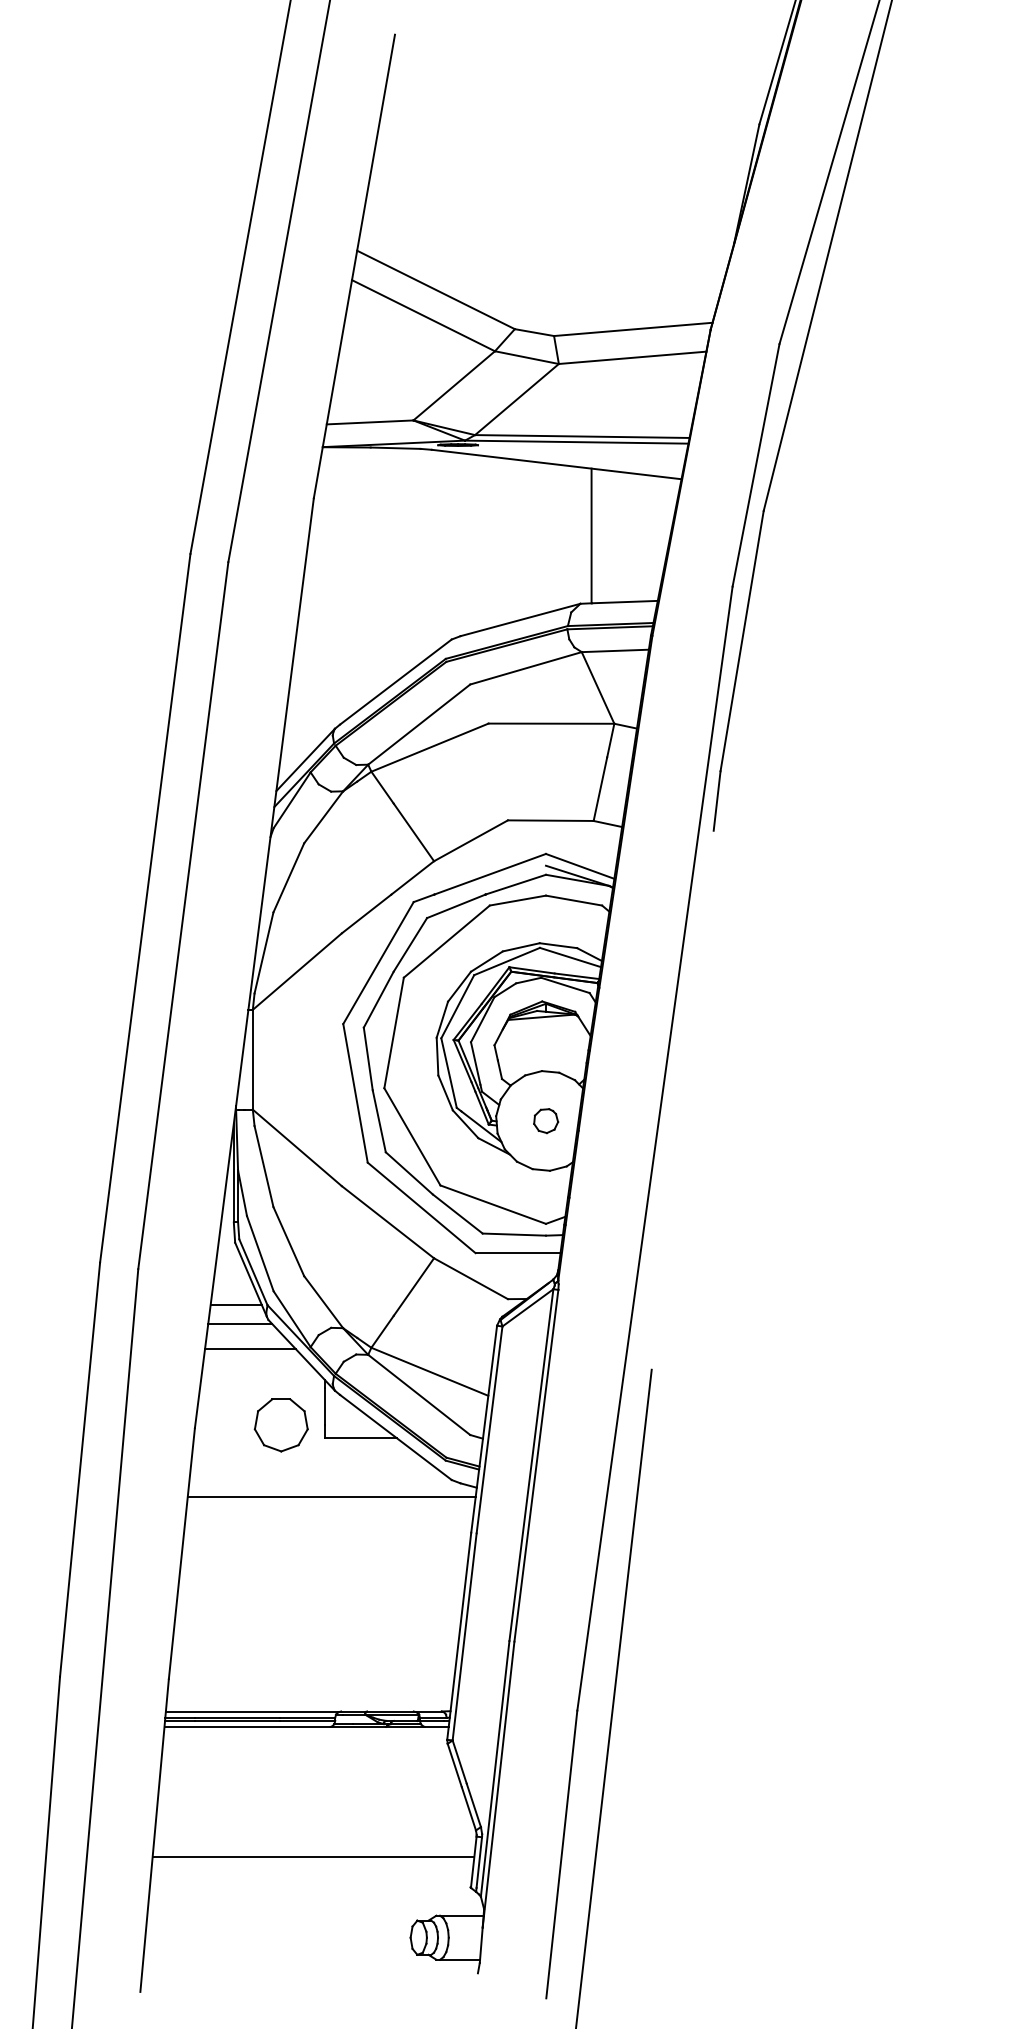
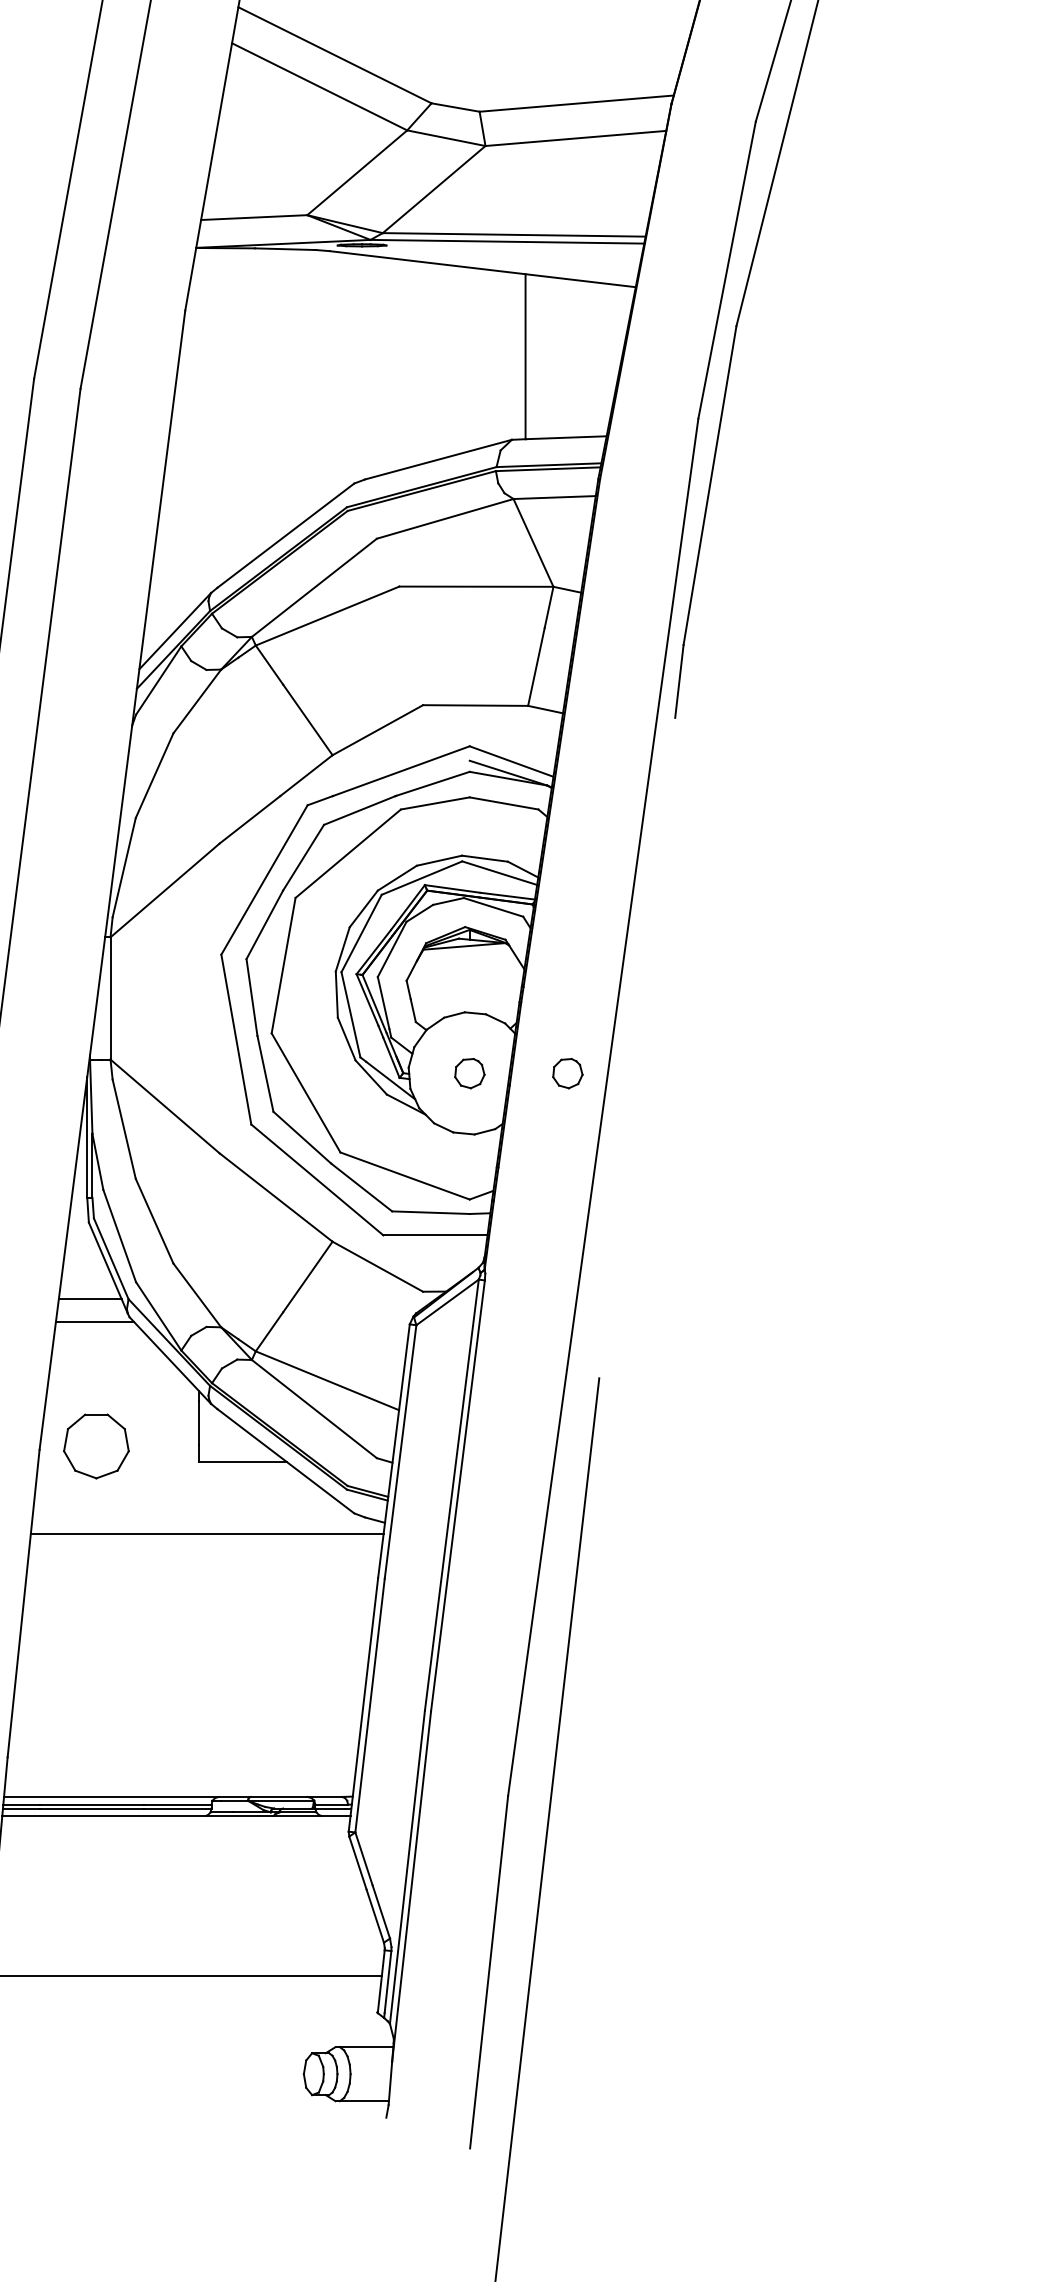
part: (626, 1121) -> (568, 1074), added
line: (250, 1349) -> (107, 1353), removed
part: (280, 1425) -> (95, 1446), moved

